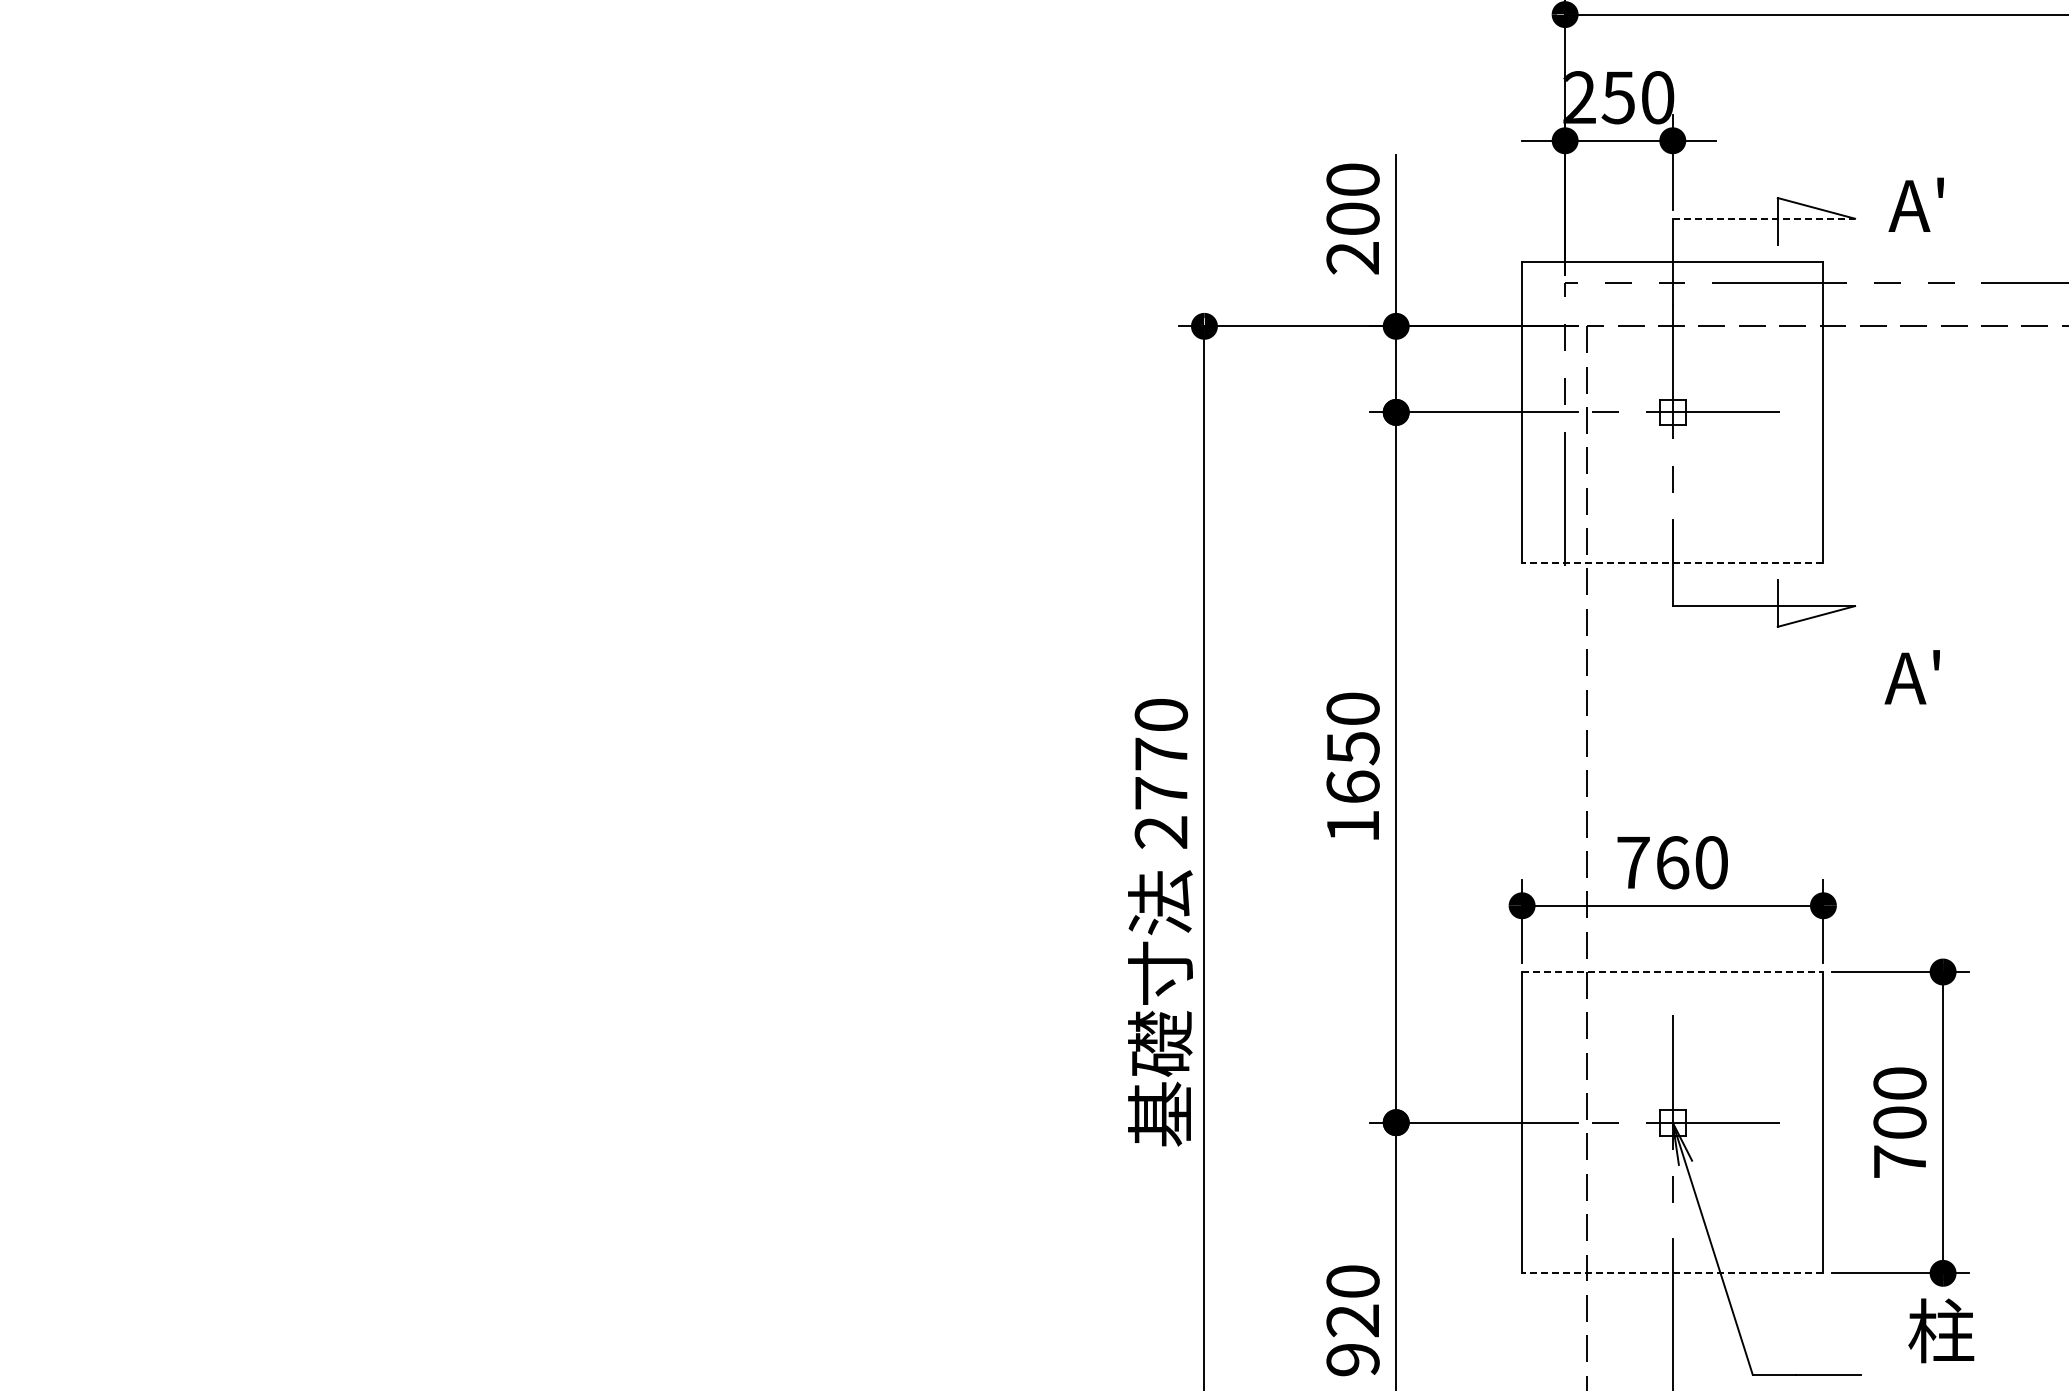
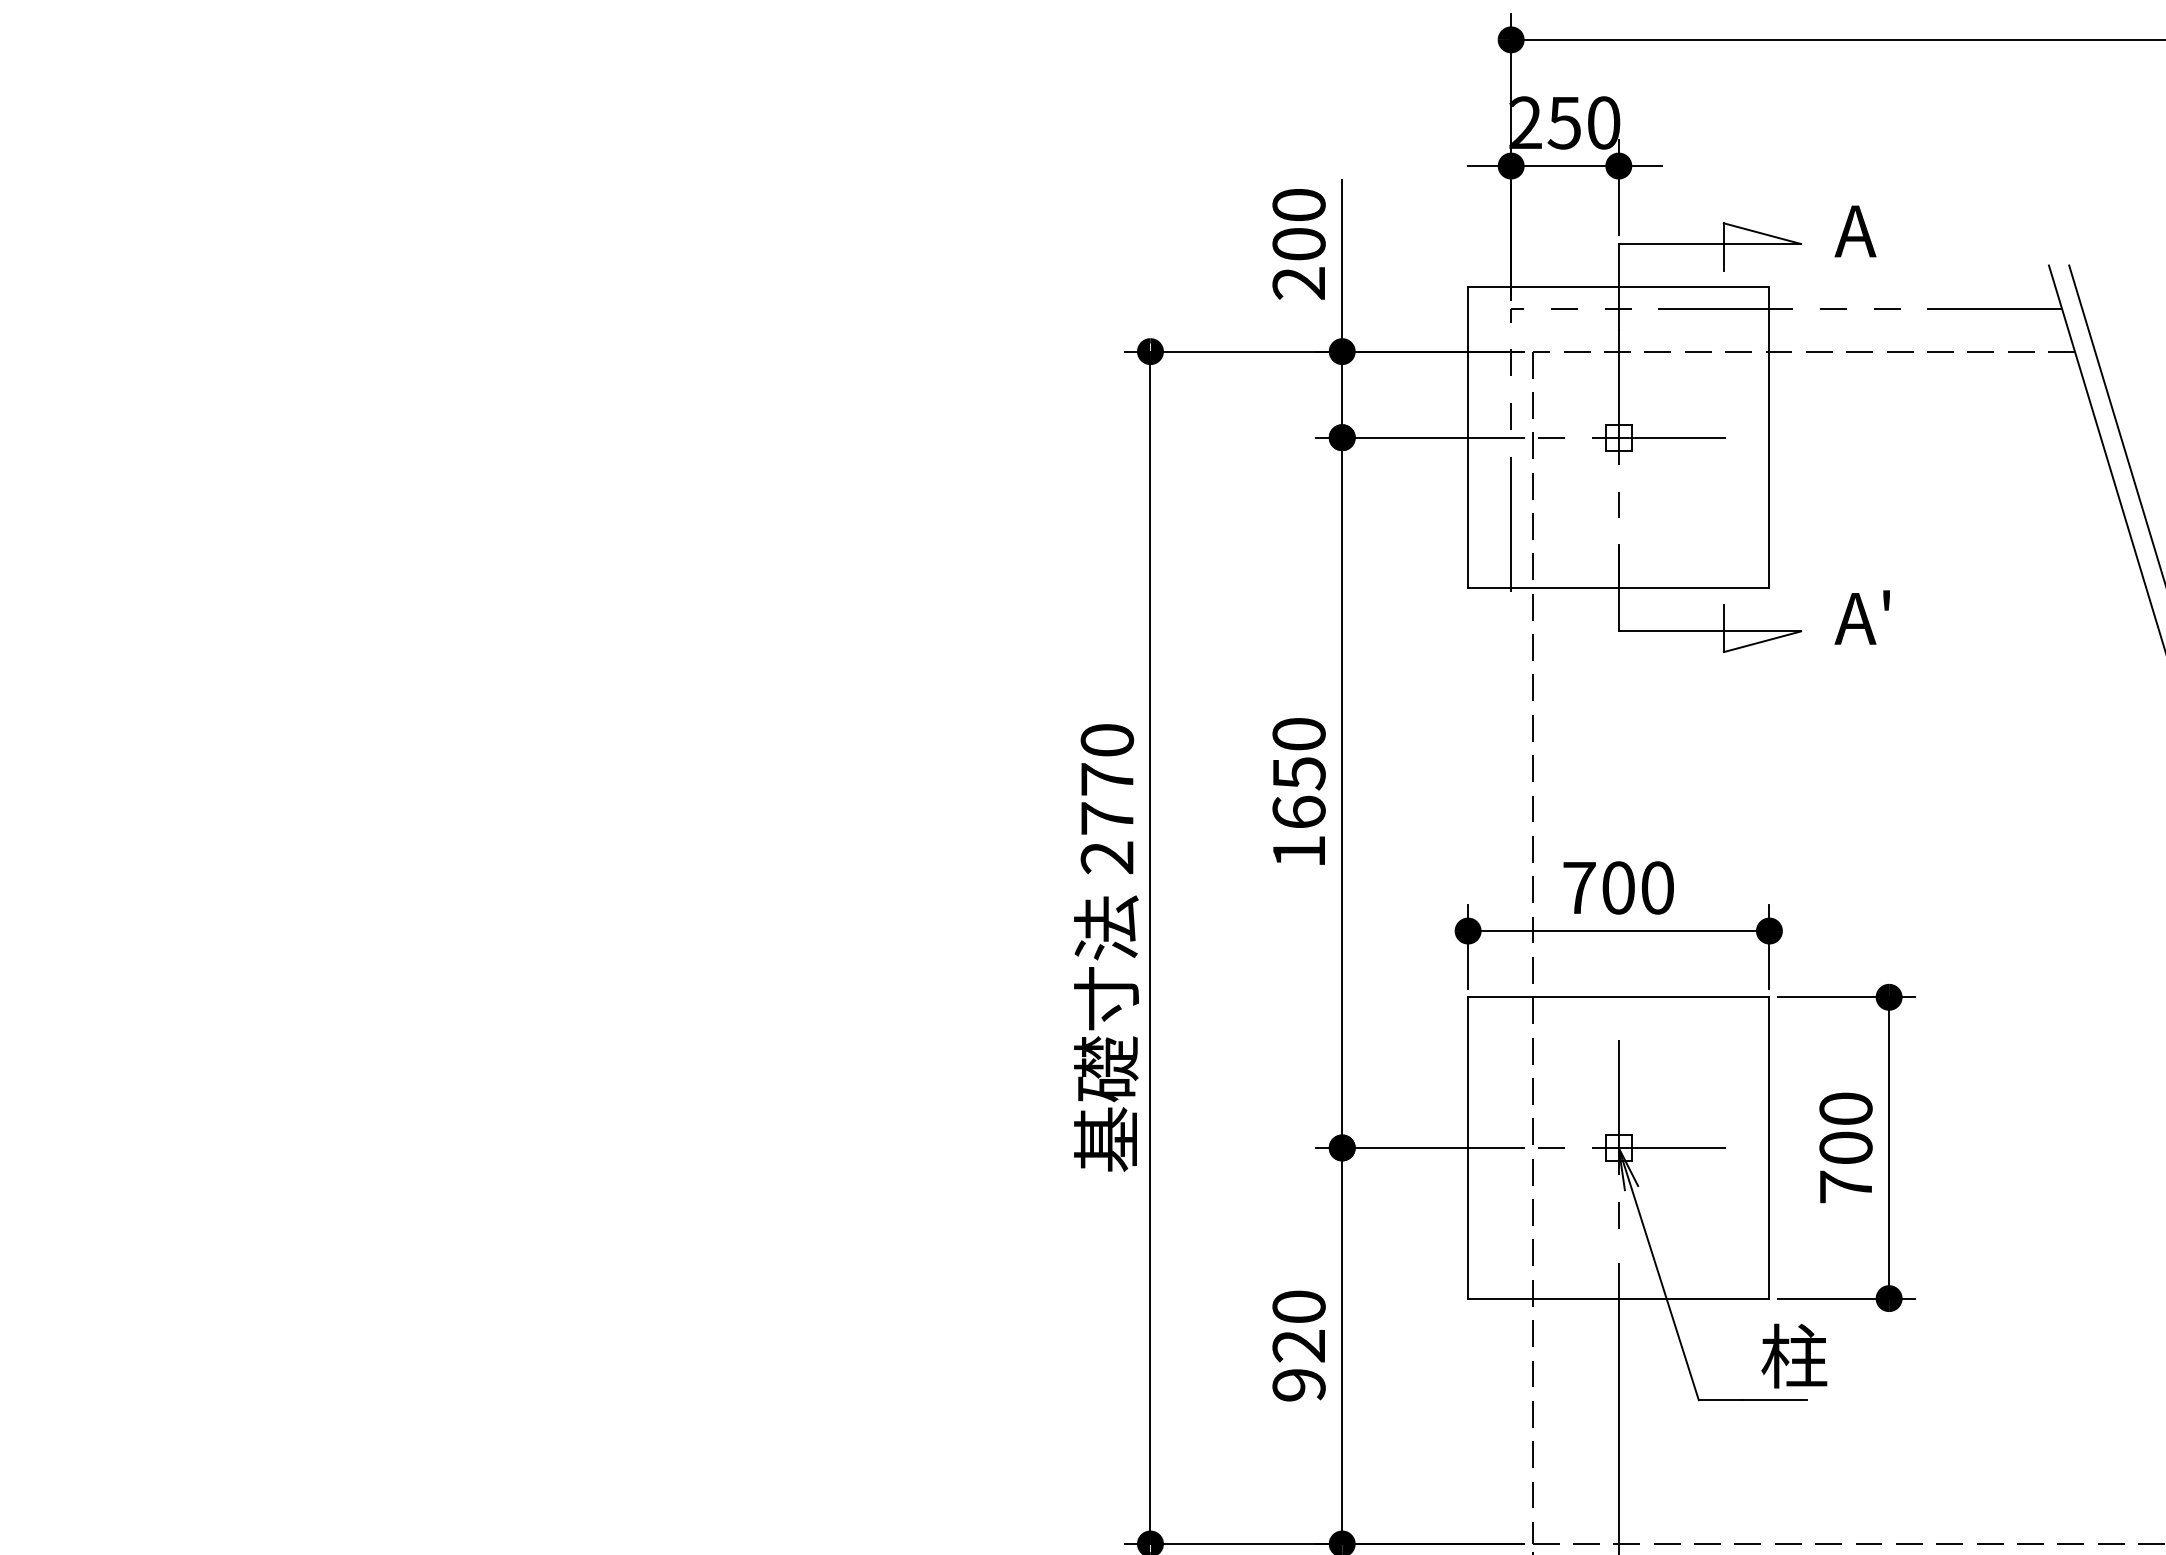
text: (1940, 188) -> (1886, 213), A' -> A
line: (1764, 219) -> (1710, 244), dashed -> solid
line: (1672, 563) -> (1618, 588), dashed -> solid
text: (1911, 677) -> (1861, 617), moved
text: (1672, 862) -> (1618, 887), 760 -> 700
line: (1672, 972) -> (1618, 997), dashed -> solid
line: (1672, 1273) -> (1618, 1298), dashed -> solid
text: (1941, 1330) -> (1794, 1355), moved

